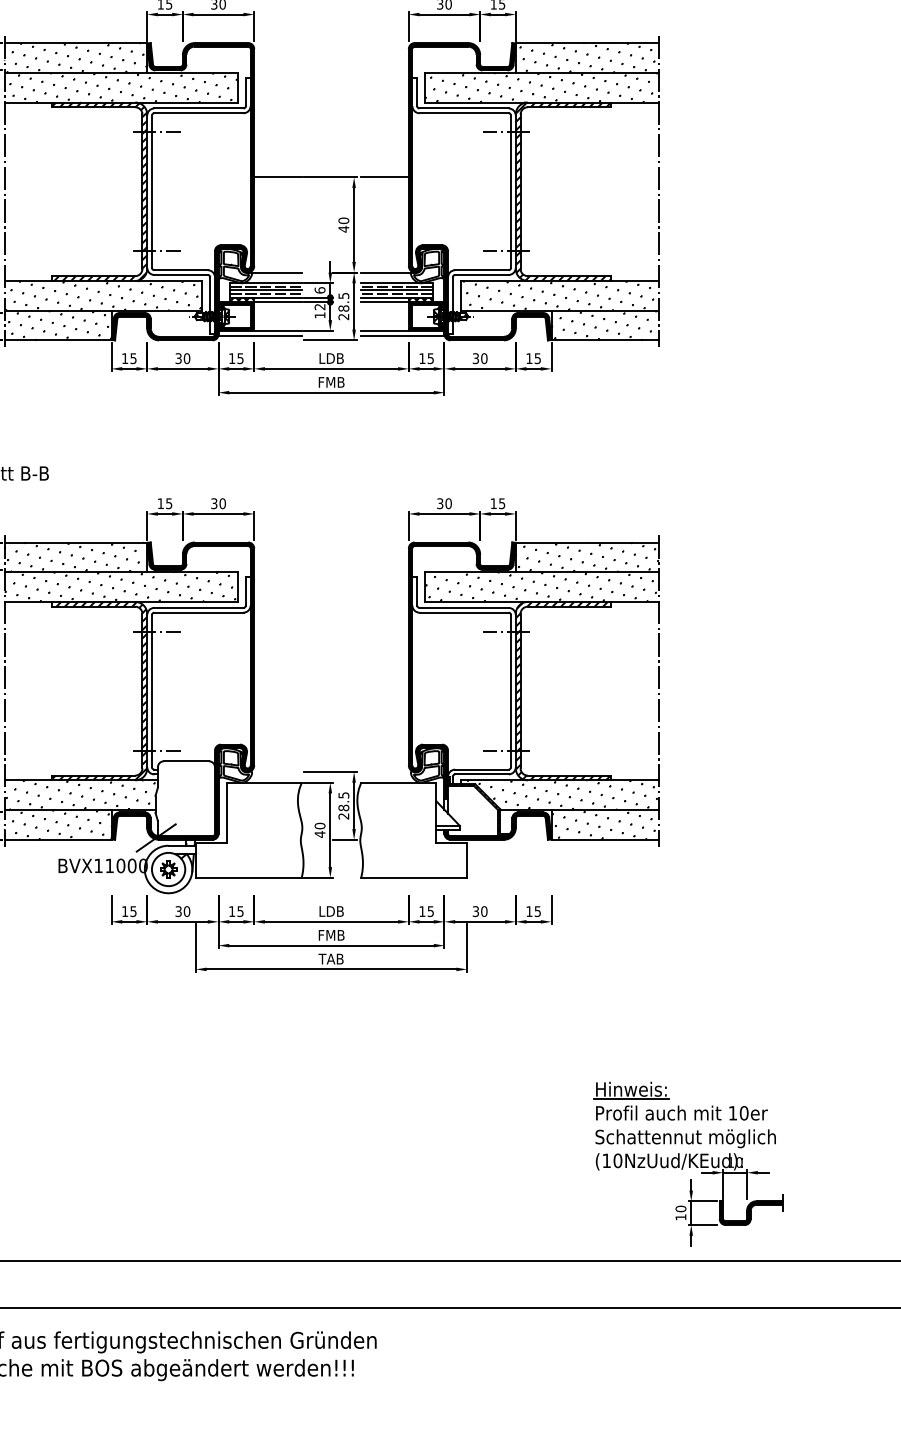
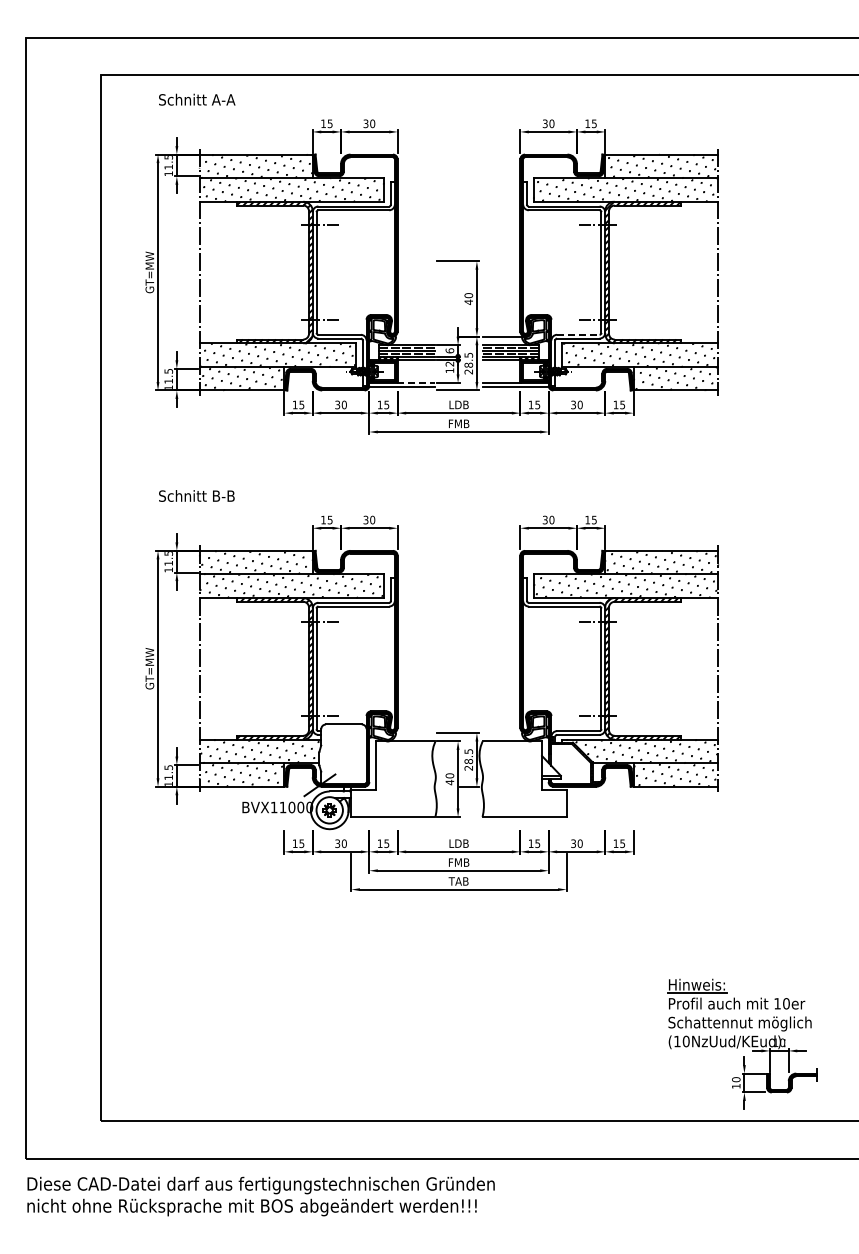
line: (277, 177) -> (416, 261), removed
line: (385, 177) -> (501, 261), removed
line: (482, 269) -> (578, 334), solid -> dashed
line: (274, 272) -> (413, 336), removed
line: (277, 330) -> (416, 382), solid -> dashed

